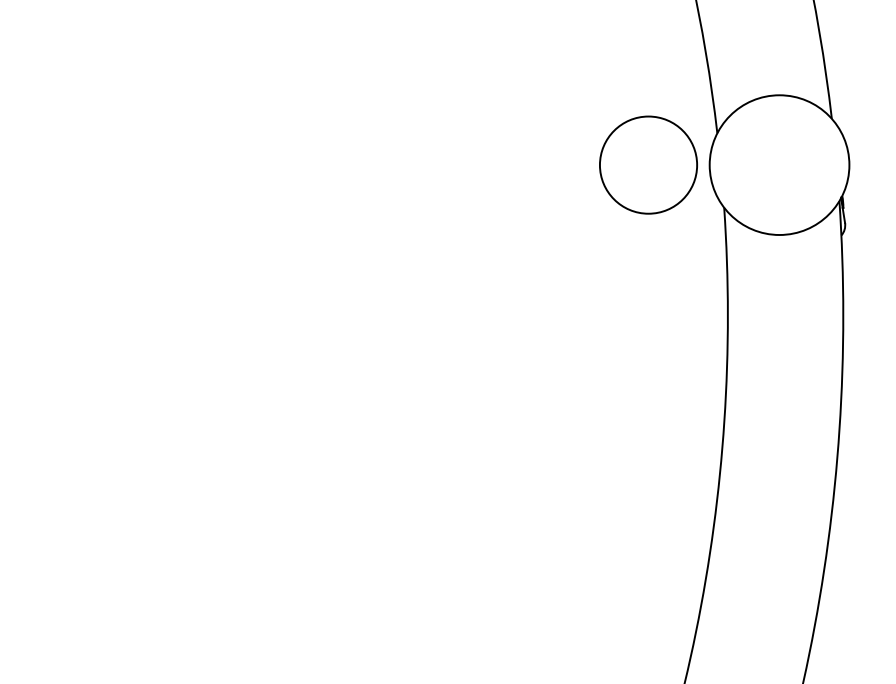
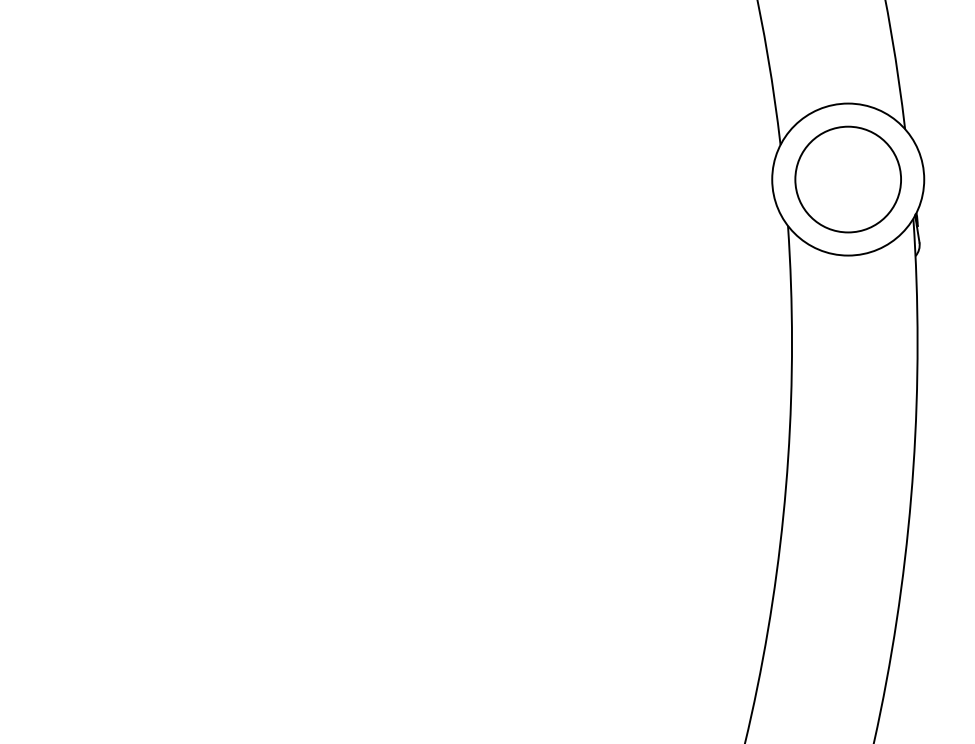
circle: (648, 164) -> (848, 178), moved

